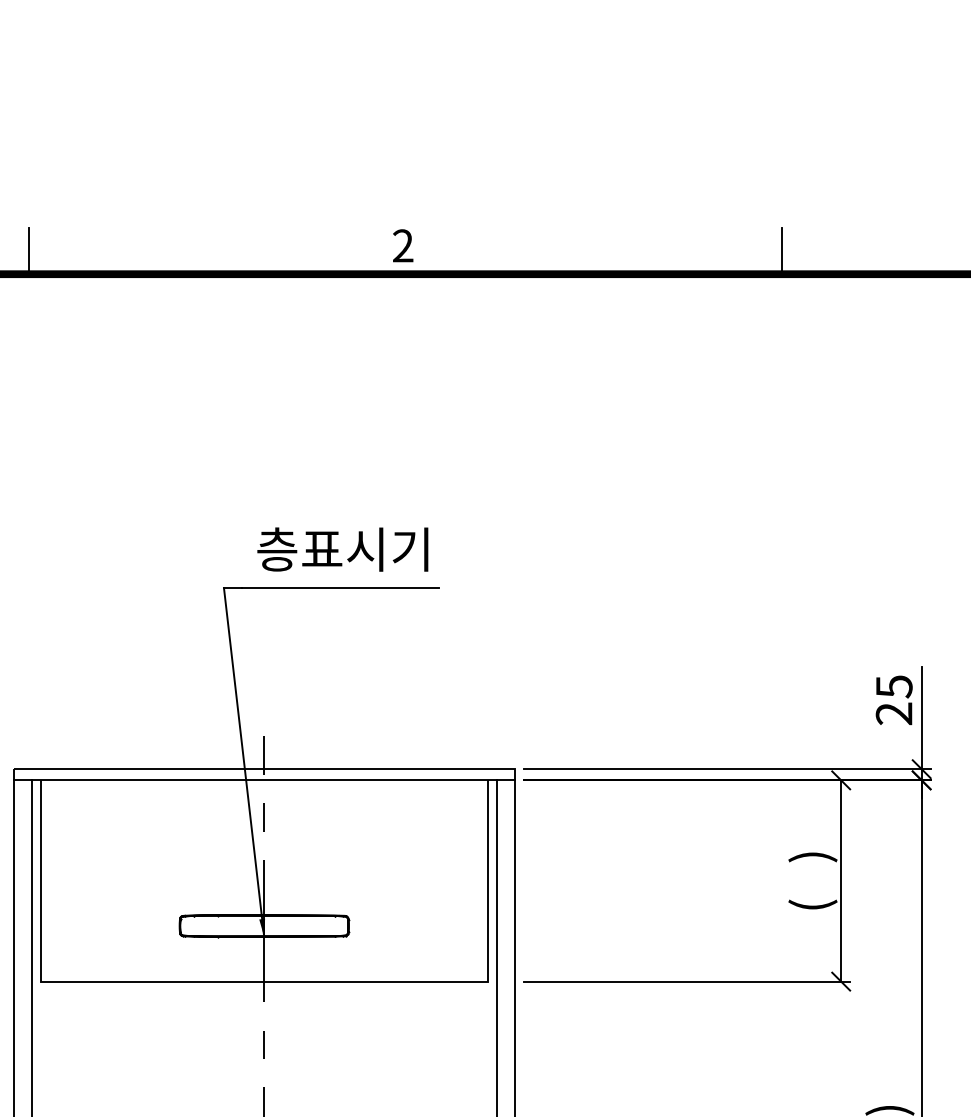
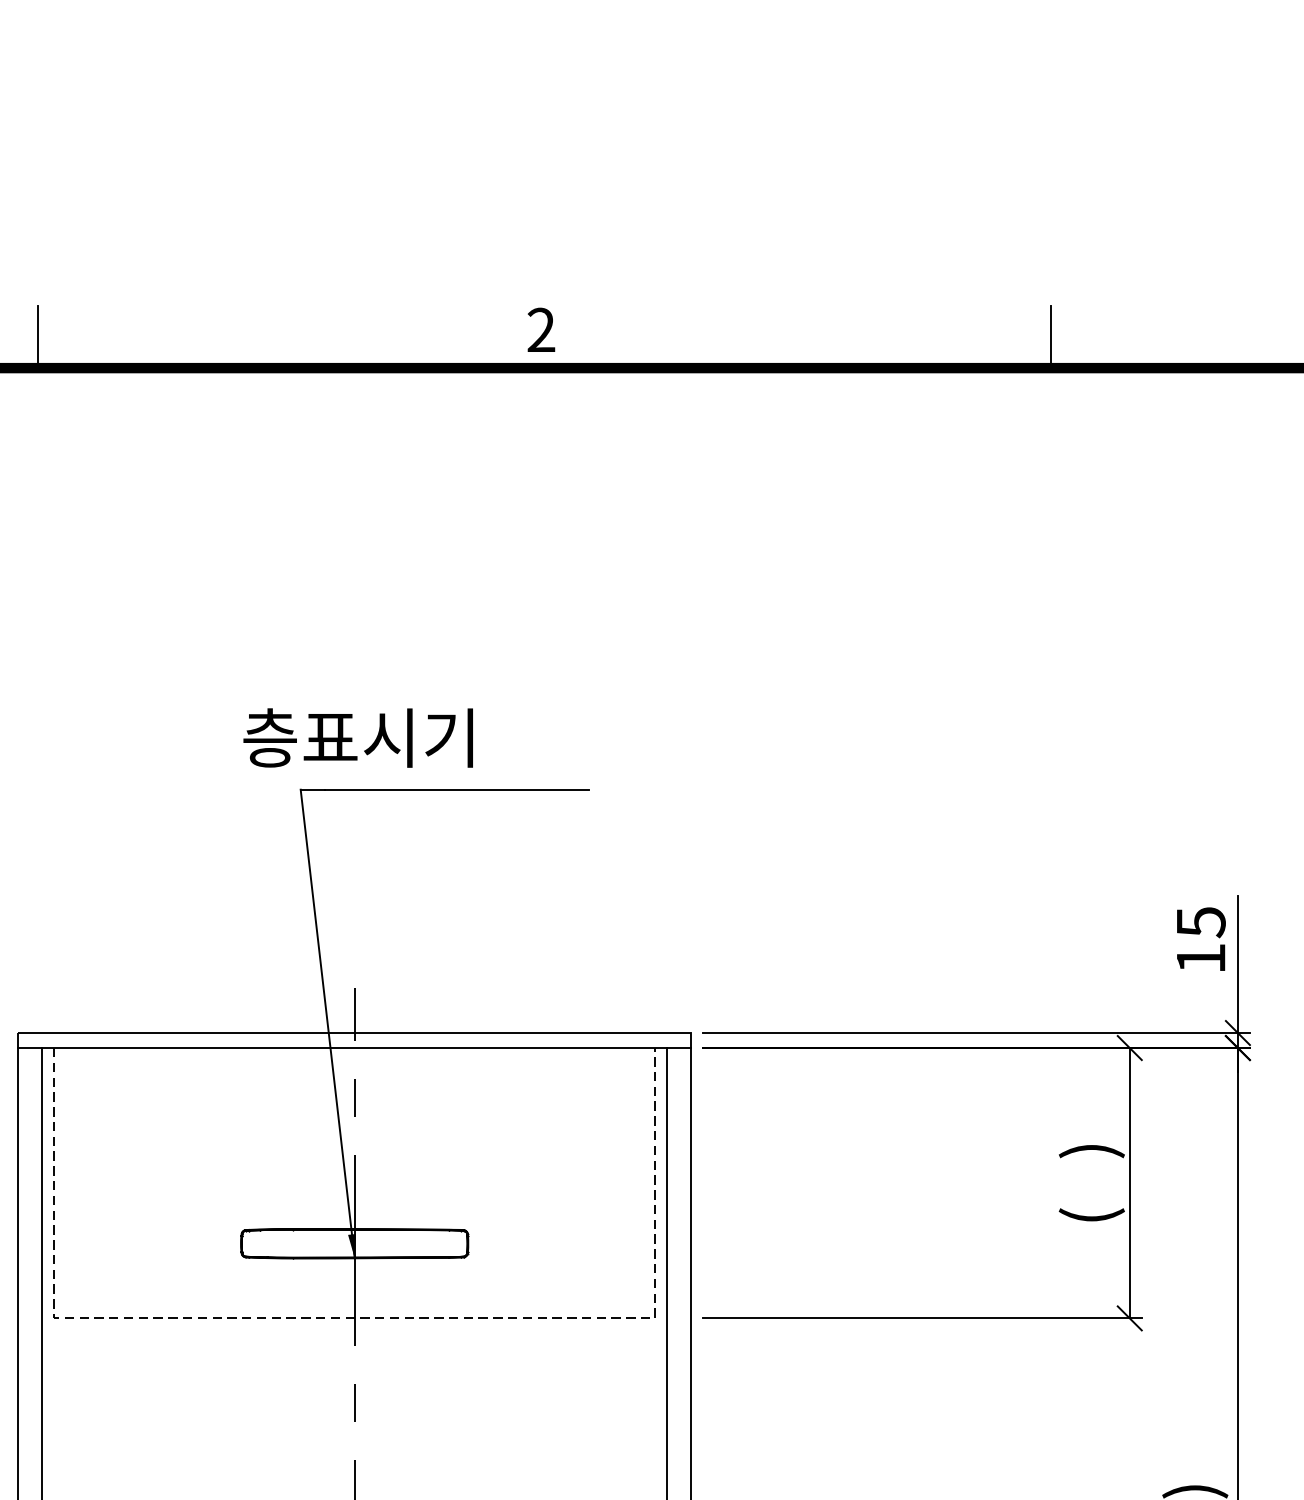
text: (342, 549) -> (357, 737), moved
text: (893, 713) -> (1200, 958), 25 -> 15
line: (264, 981) -> (355, 1318), solid -> dashed

